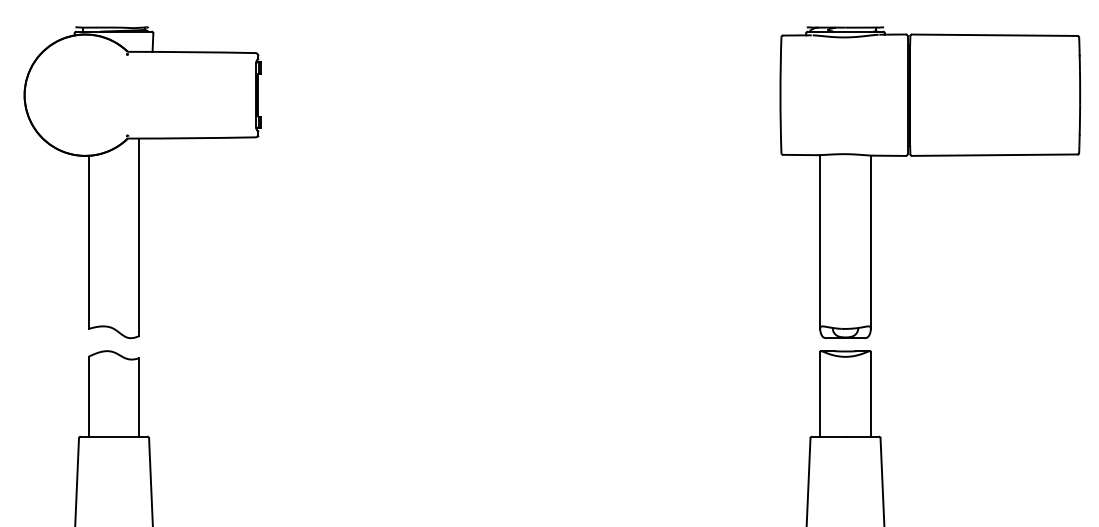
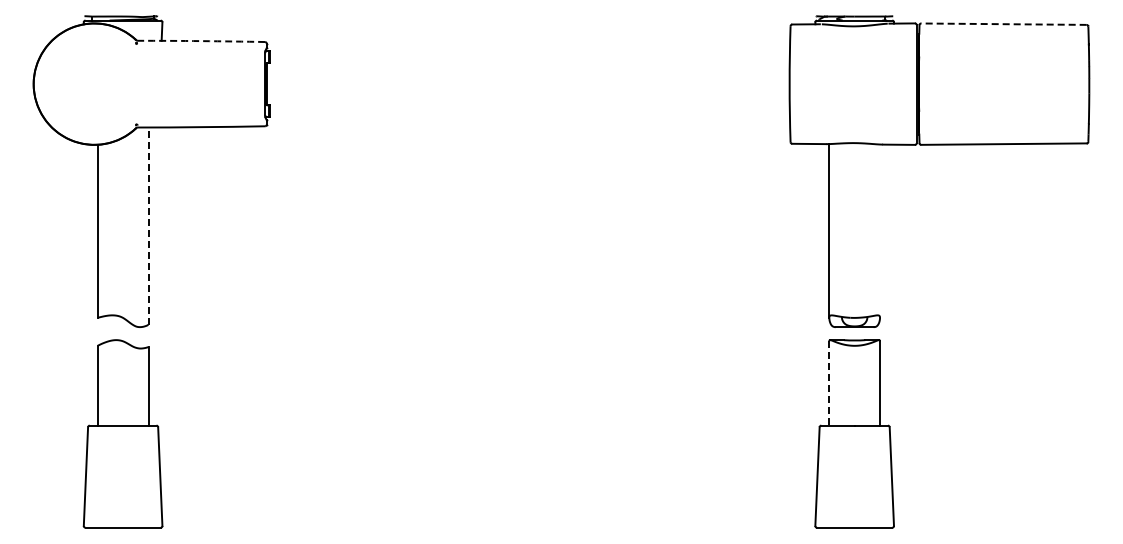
line: (994, 35) -> (1003, 24), solid -> dashed
arc: (192, 52) -> (201, 41), solid -> dashed
line: (139, 237) -> (148, 226), solid -> dashed
line: (871, 241) -> (880, 230), removed
line: (820, 394) -> (829, 383), solid -> dashed

